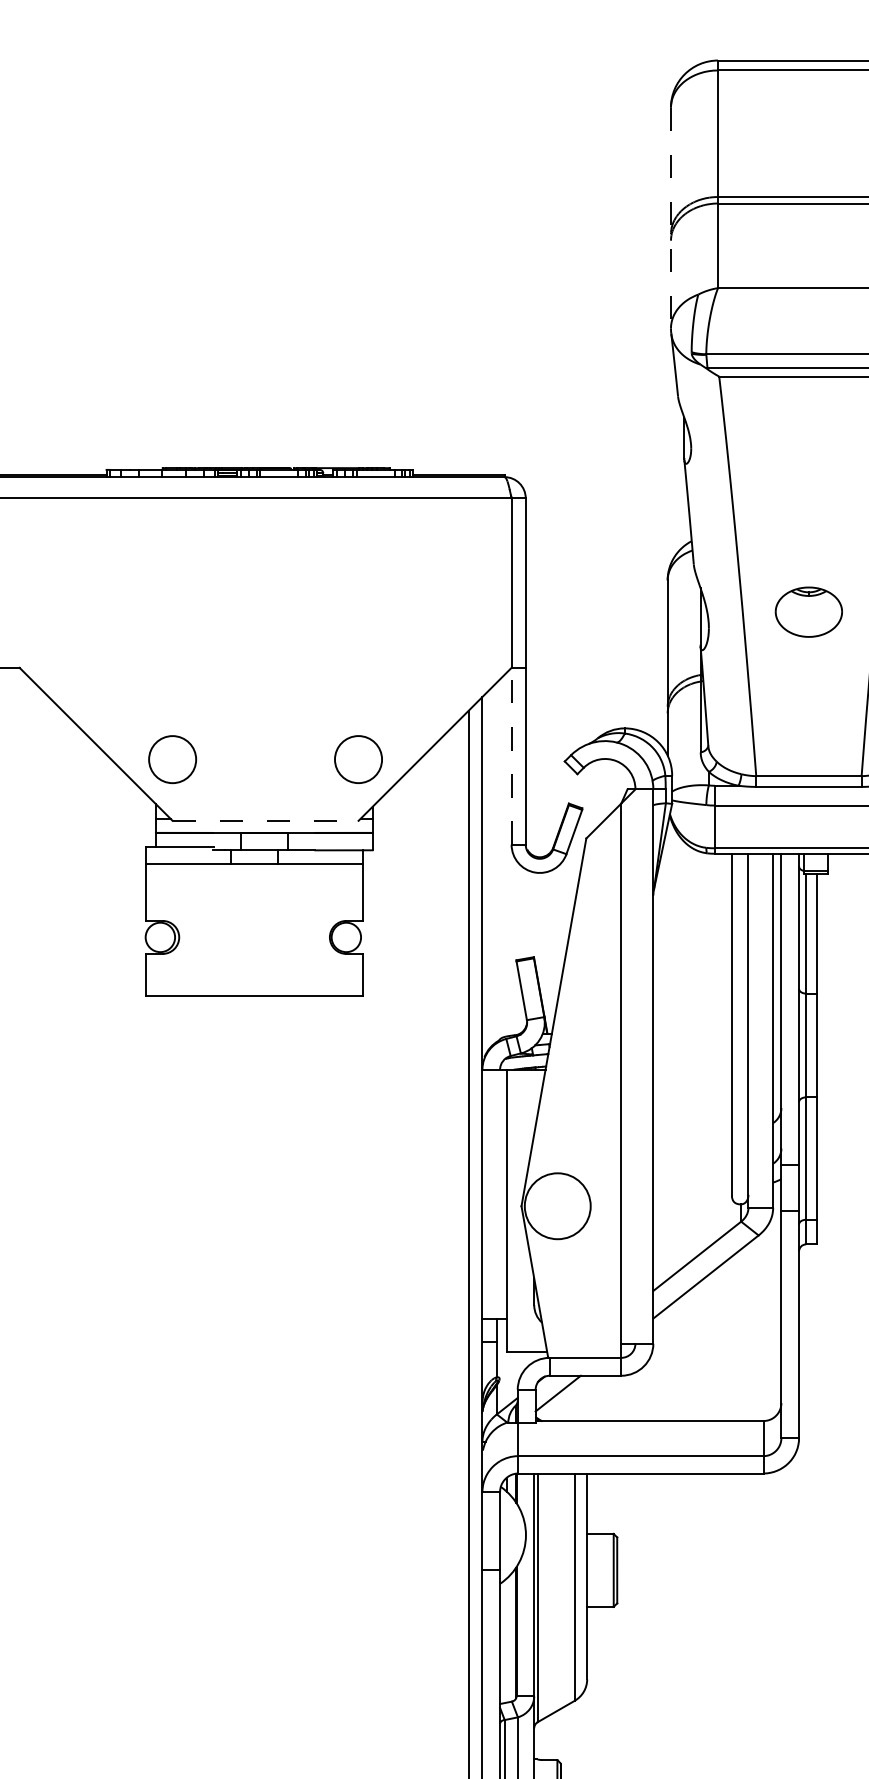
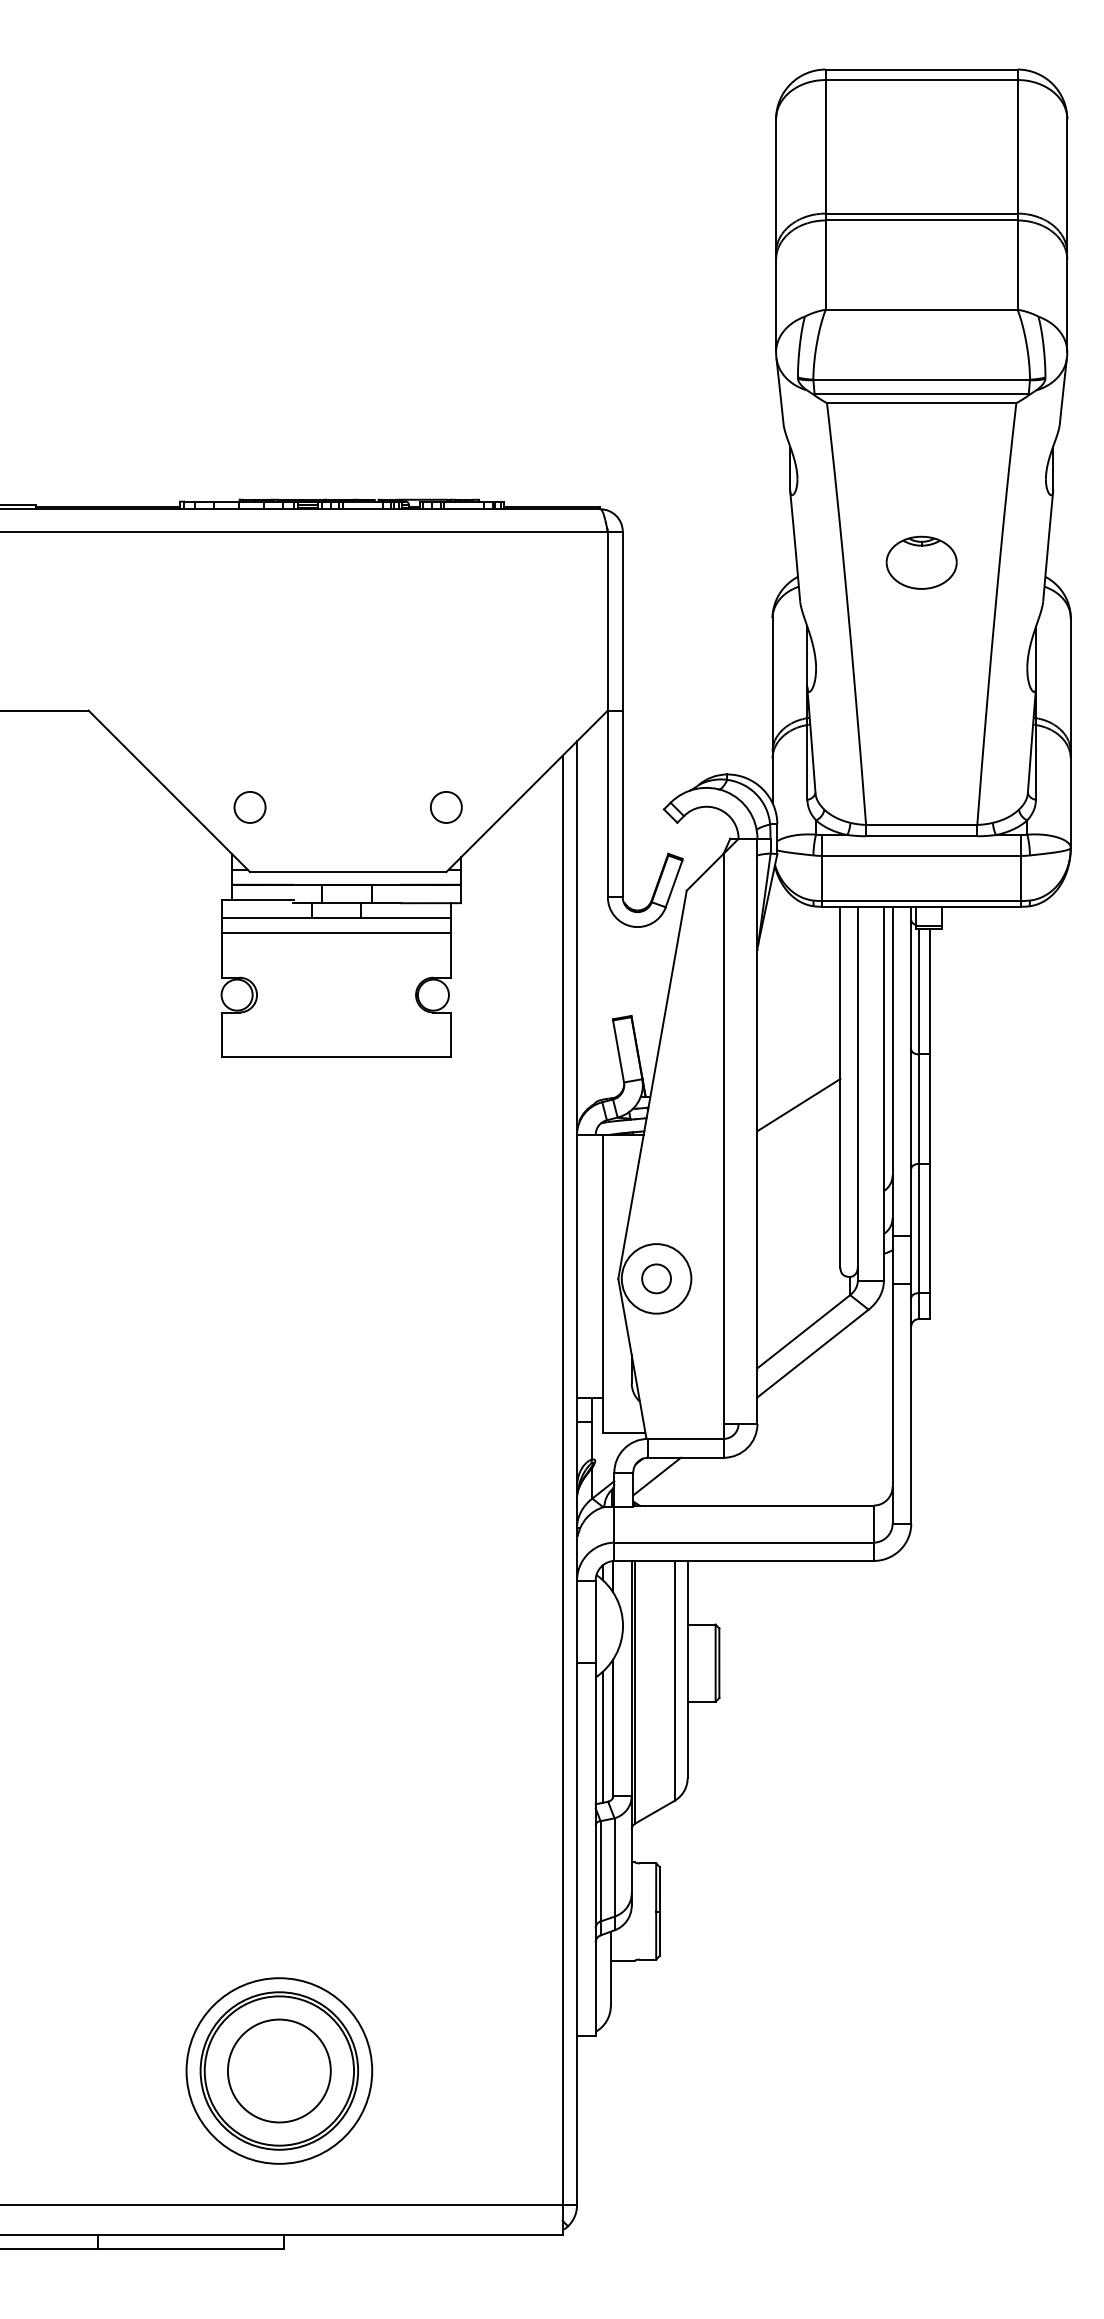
line: (671, 218) -> (776, 236), dashed -> solid
part: (808, 611) -> (921, 562), moved
line: (511, 755) -> (607, 803), dashed -> solid
circle: (172, 758) -> (249, 806), size x0.62
circle: (358, 759) -> (446, 807), size x0.62
line: (265, 821) -> (348, 872), dashed -> solid
line: (254, 879) -> (336, 933), added
line: (692, 1041) -> (798, 1104), added
circle: (557, 1205) -> (656, 1278), added
line: (507, 1639) -> (603, 1736), added

